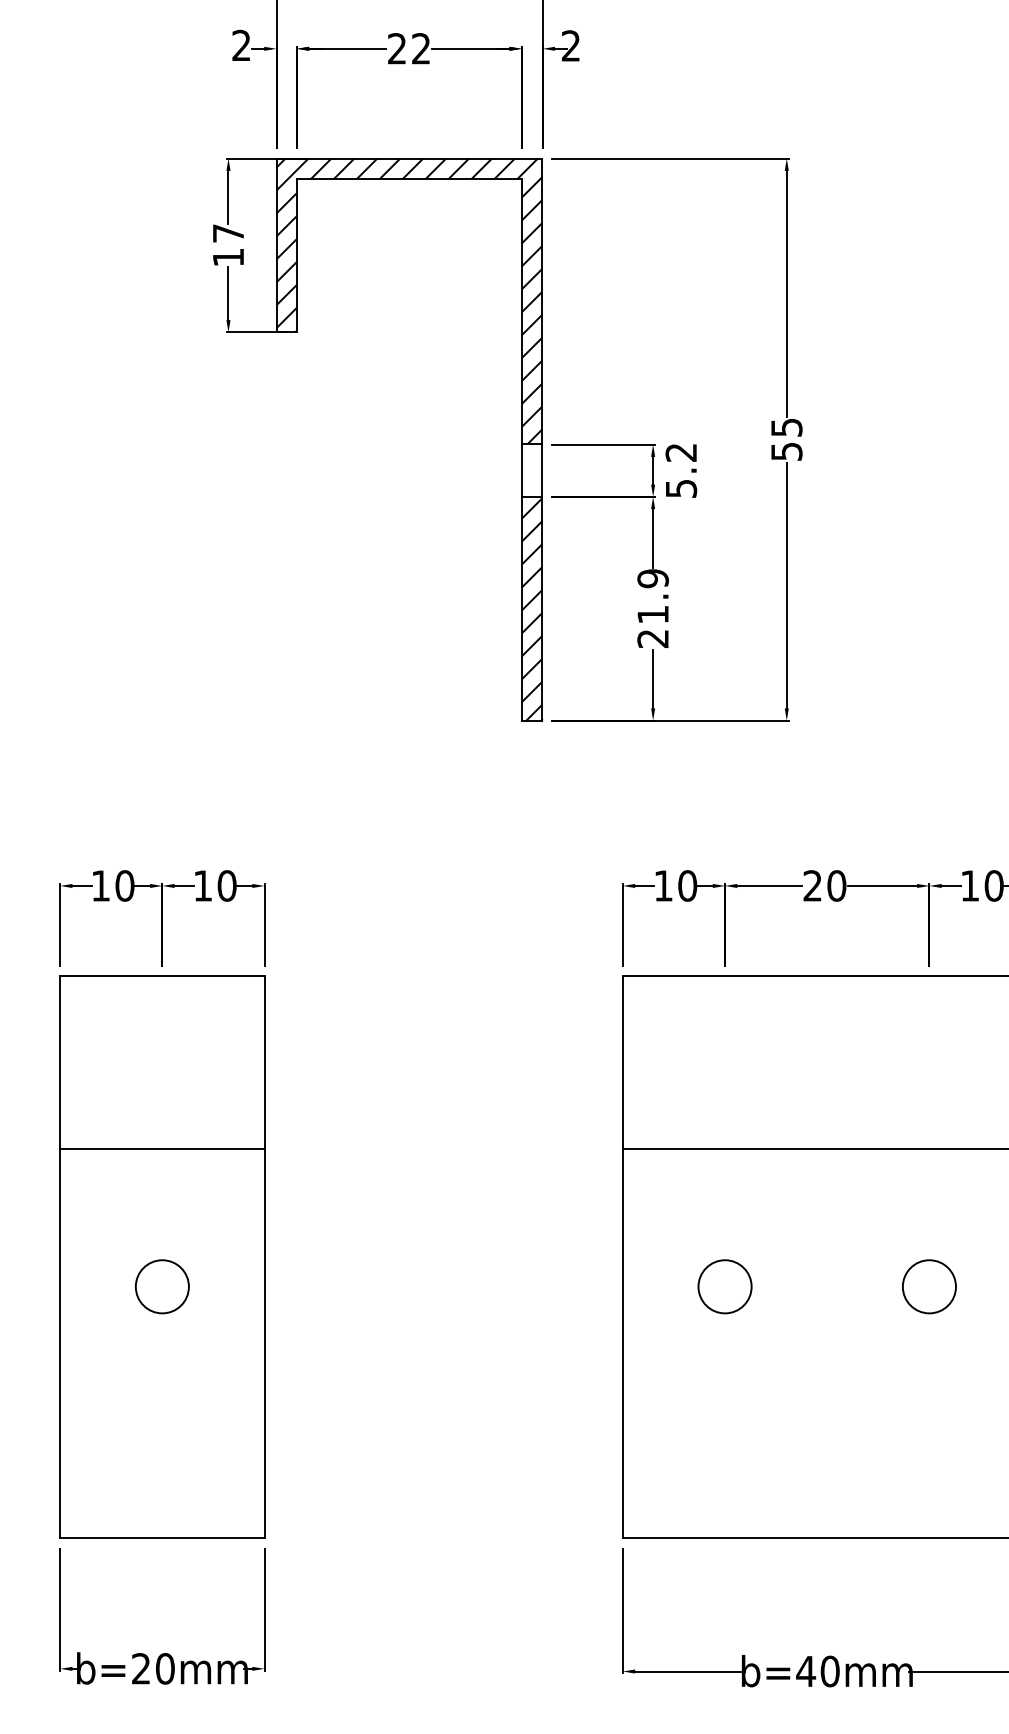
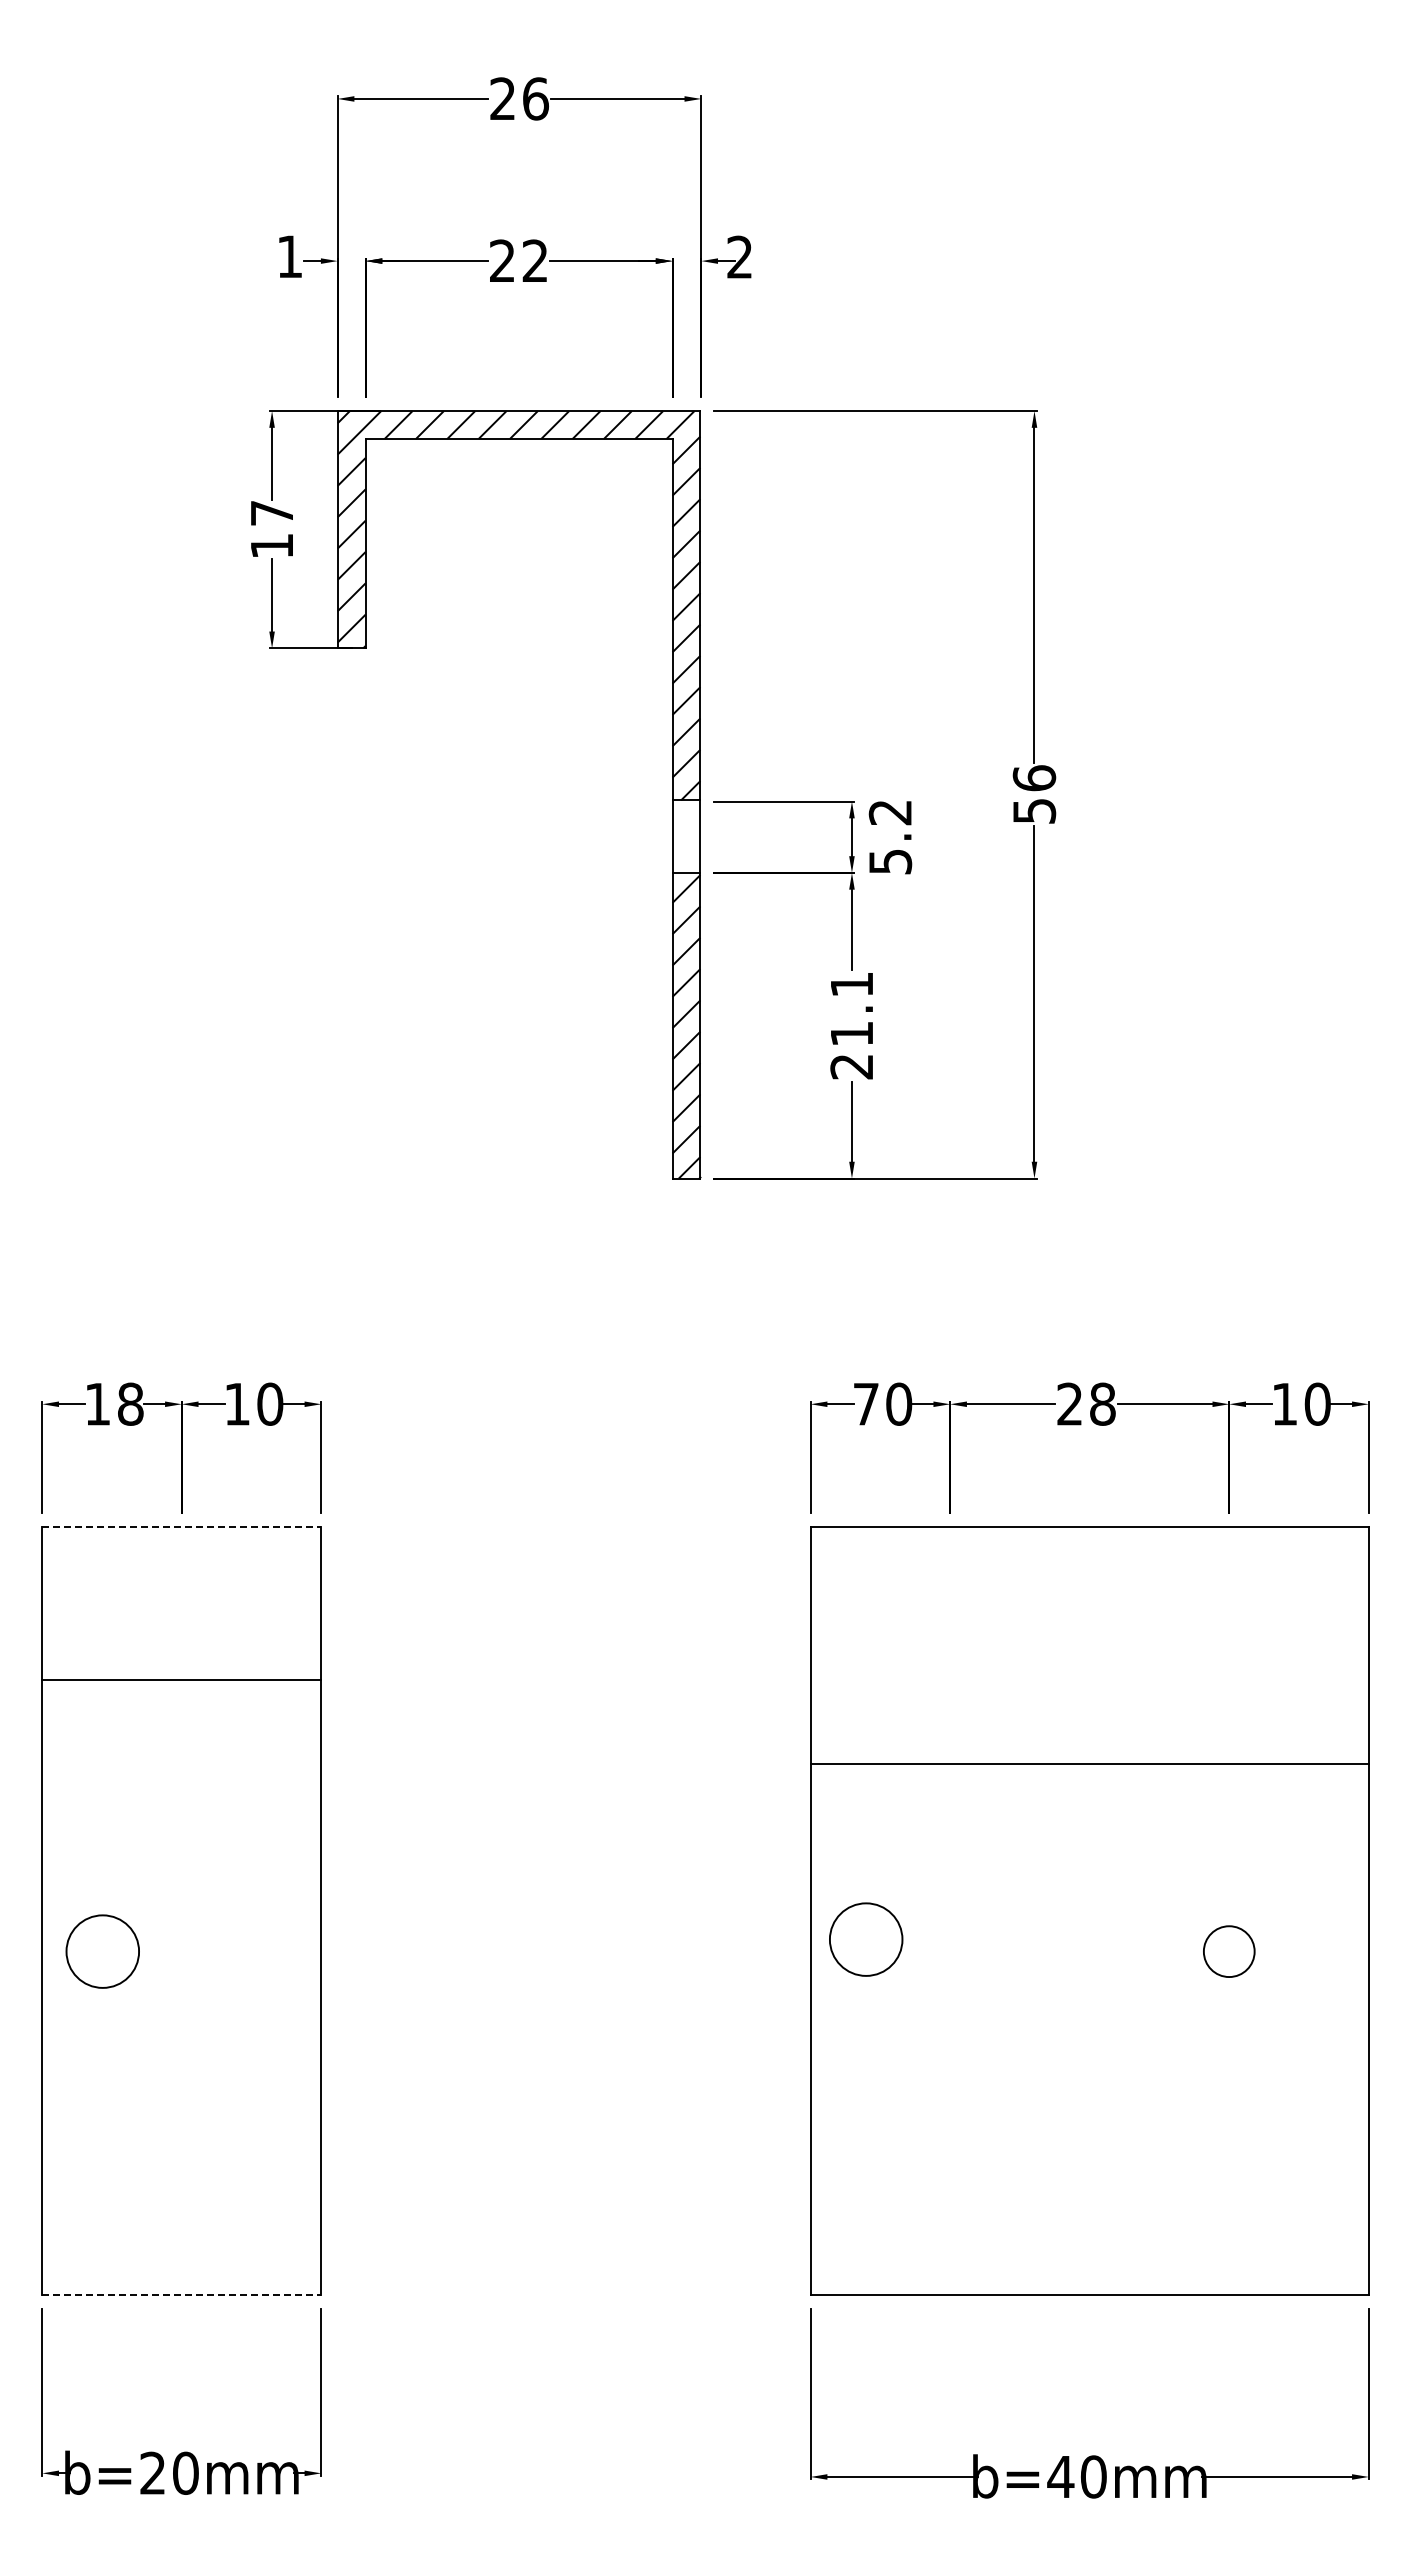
text: (241, 45) -> (289, 256), 2 -> 1
text: (786, 427) -> (1034, 778), 55 -> 56
text: (652, 578) -> (851, 984), 21.9 -> 21.1
text: (124, 885) -> (130, 1403), 10 -> 18
text: (836, 885) -> (1102, 1403), 20 -> 28
text: (663, 886) -> (866, 1404), 10 -> 70
line: (162, 975) -> (181, 1526), solid -> dashed
line: (162, 1149) -> (181, 1680), moved
circle: (162, 1286) -> (102, 1951), moved
circle: (725, 1286) -> (866, 1939), moved
circle: (928, 1286) -> (1228, 1951), size x0.7
line: (162, 1538) -> (181, 2295), solid -> dashed

